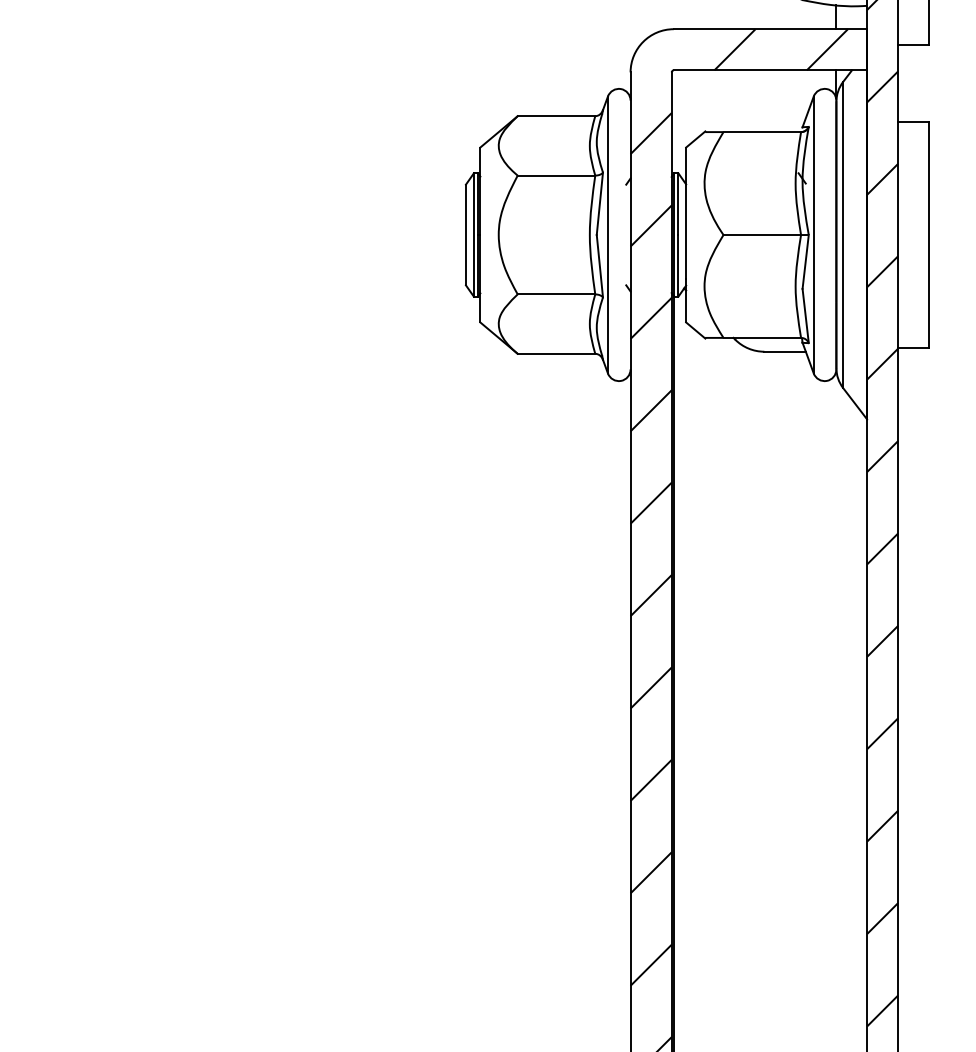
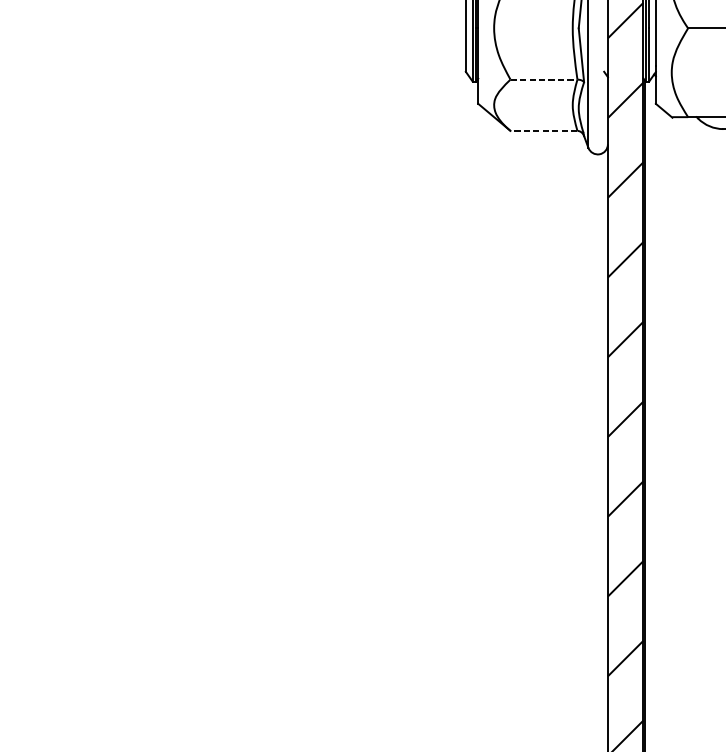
line: (556, 294) -> (543, 79), solid -> dashed
line: (556, 353) -> (543, 130), solid -> dashed

